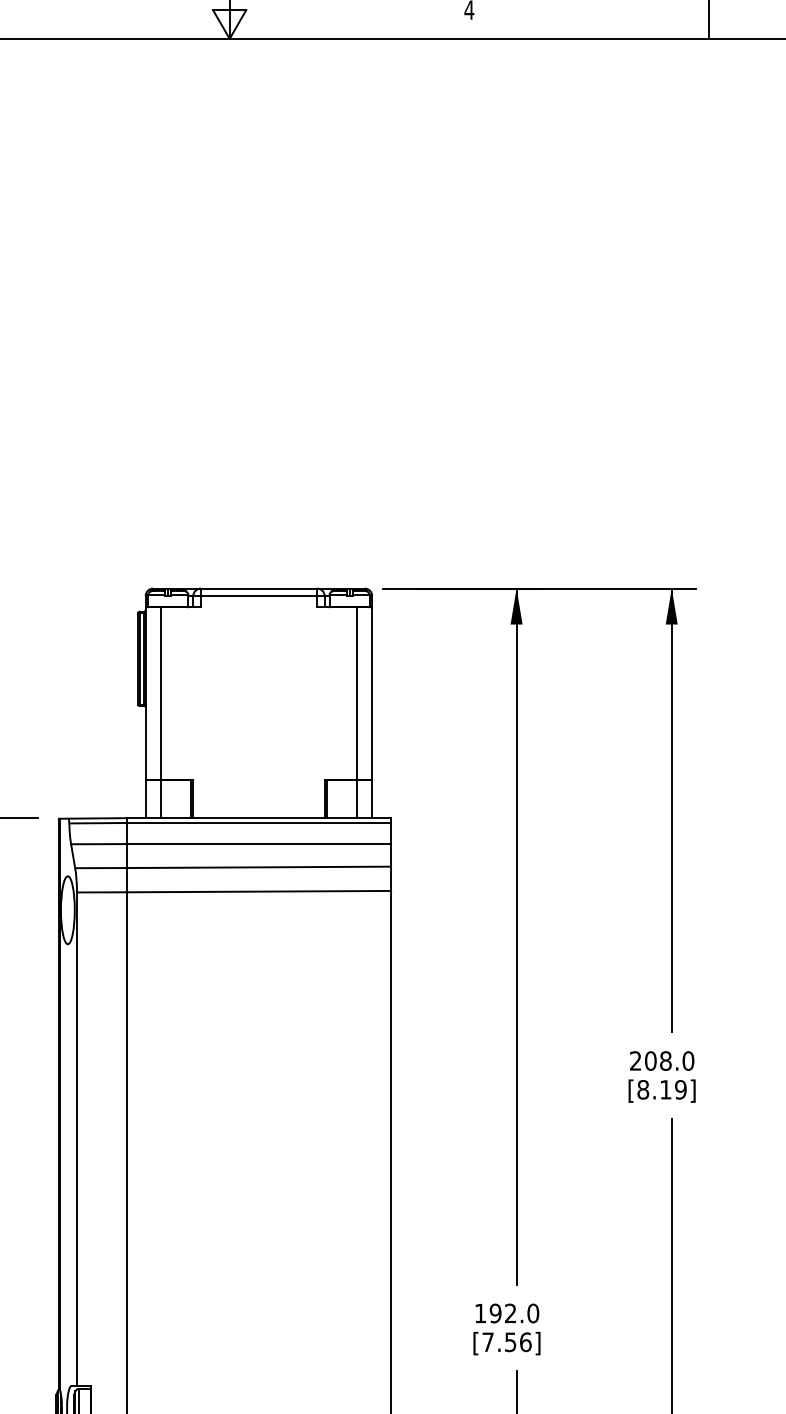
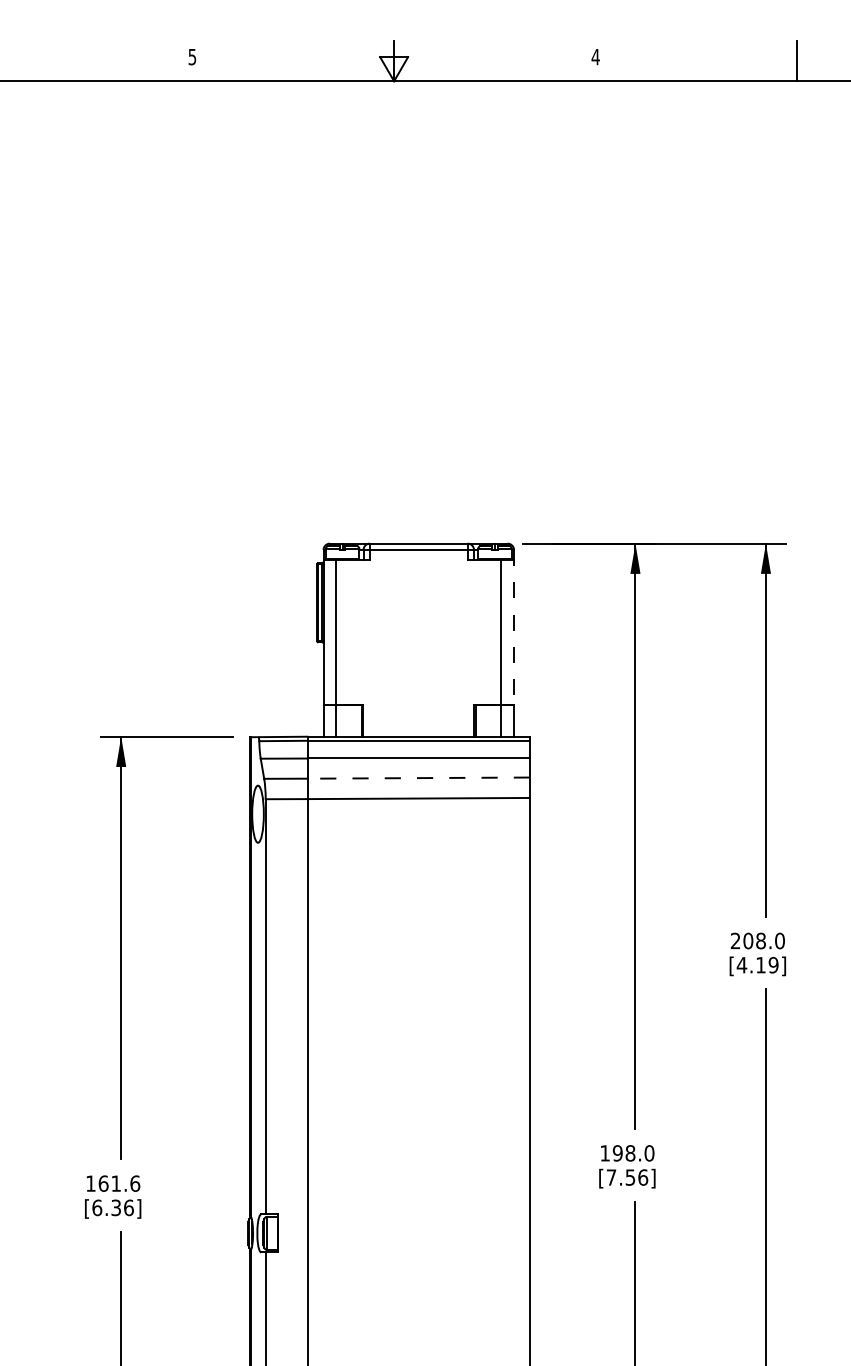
line: (372, 688) -> (514, 627), solid -> dashed
line: (258, 867) -> (418, 778), solid -> dashed
text: (642, 1090) -> (741, 965), [8.19] -> [4.19]
text: (510, 1313) -> (630, 1153), 192.0 -> 198.0

